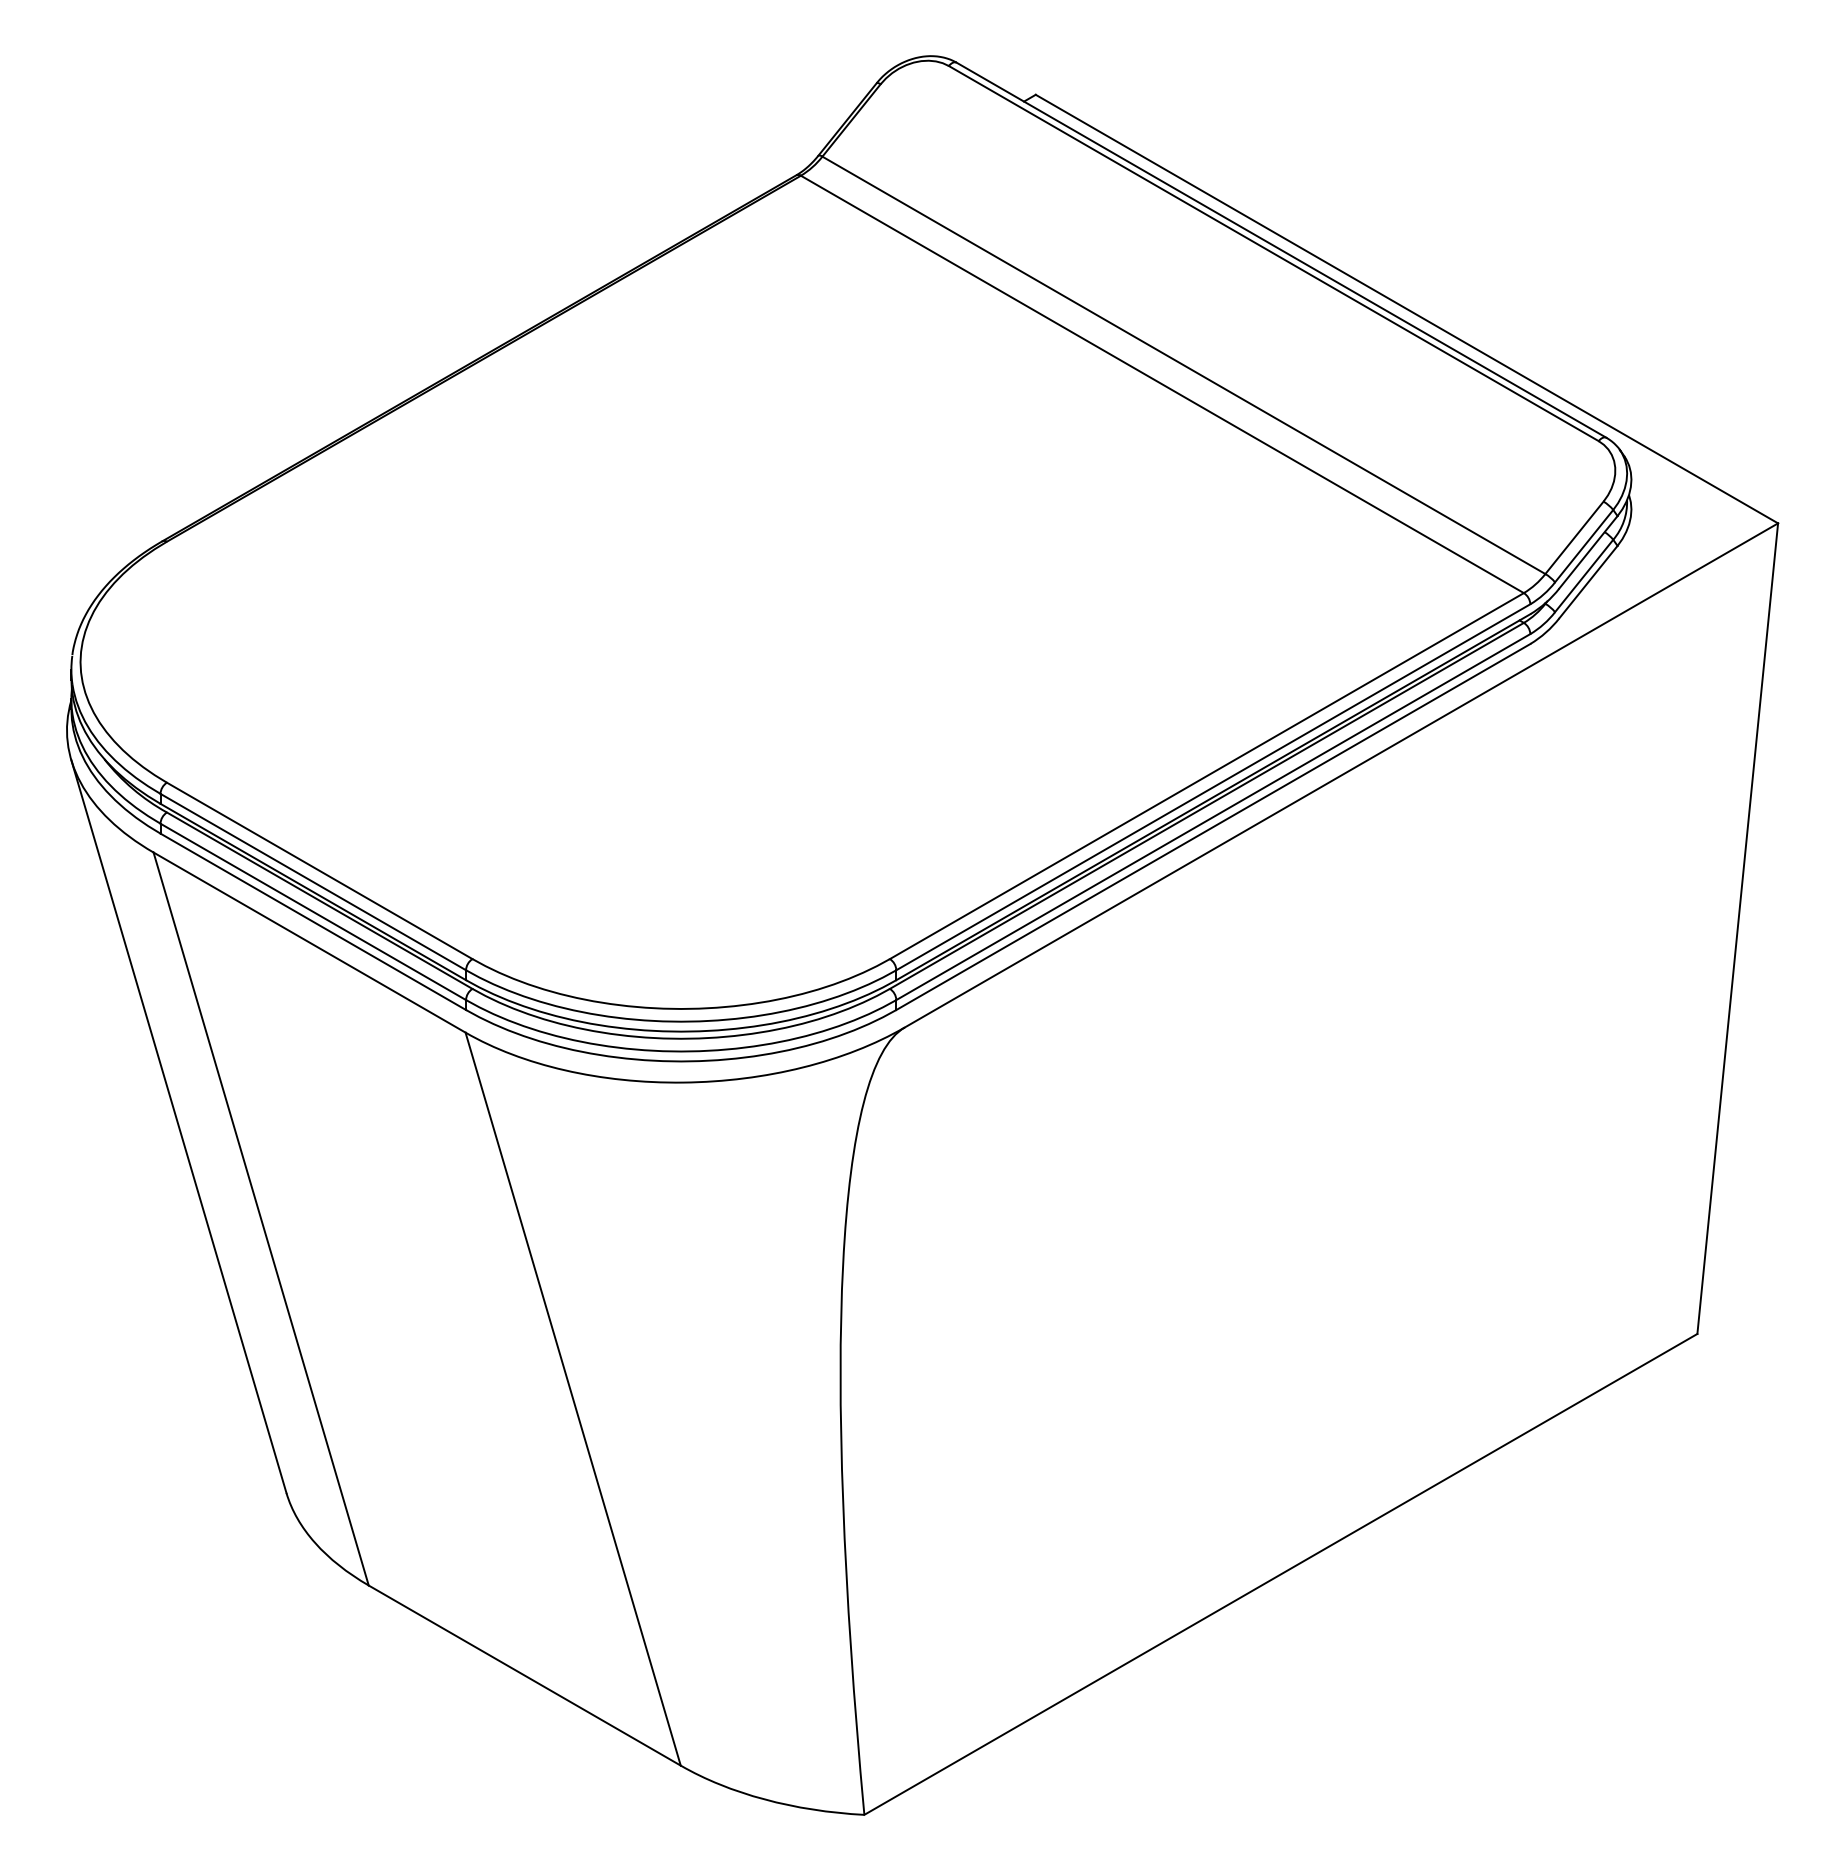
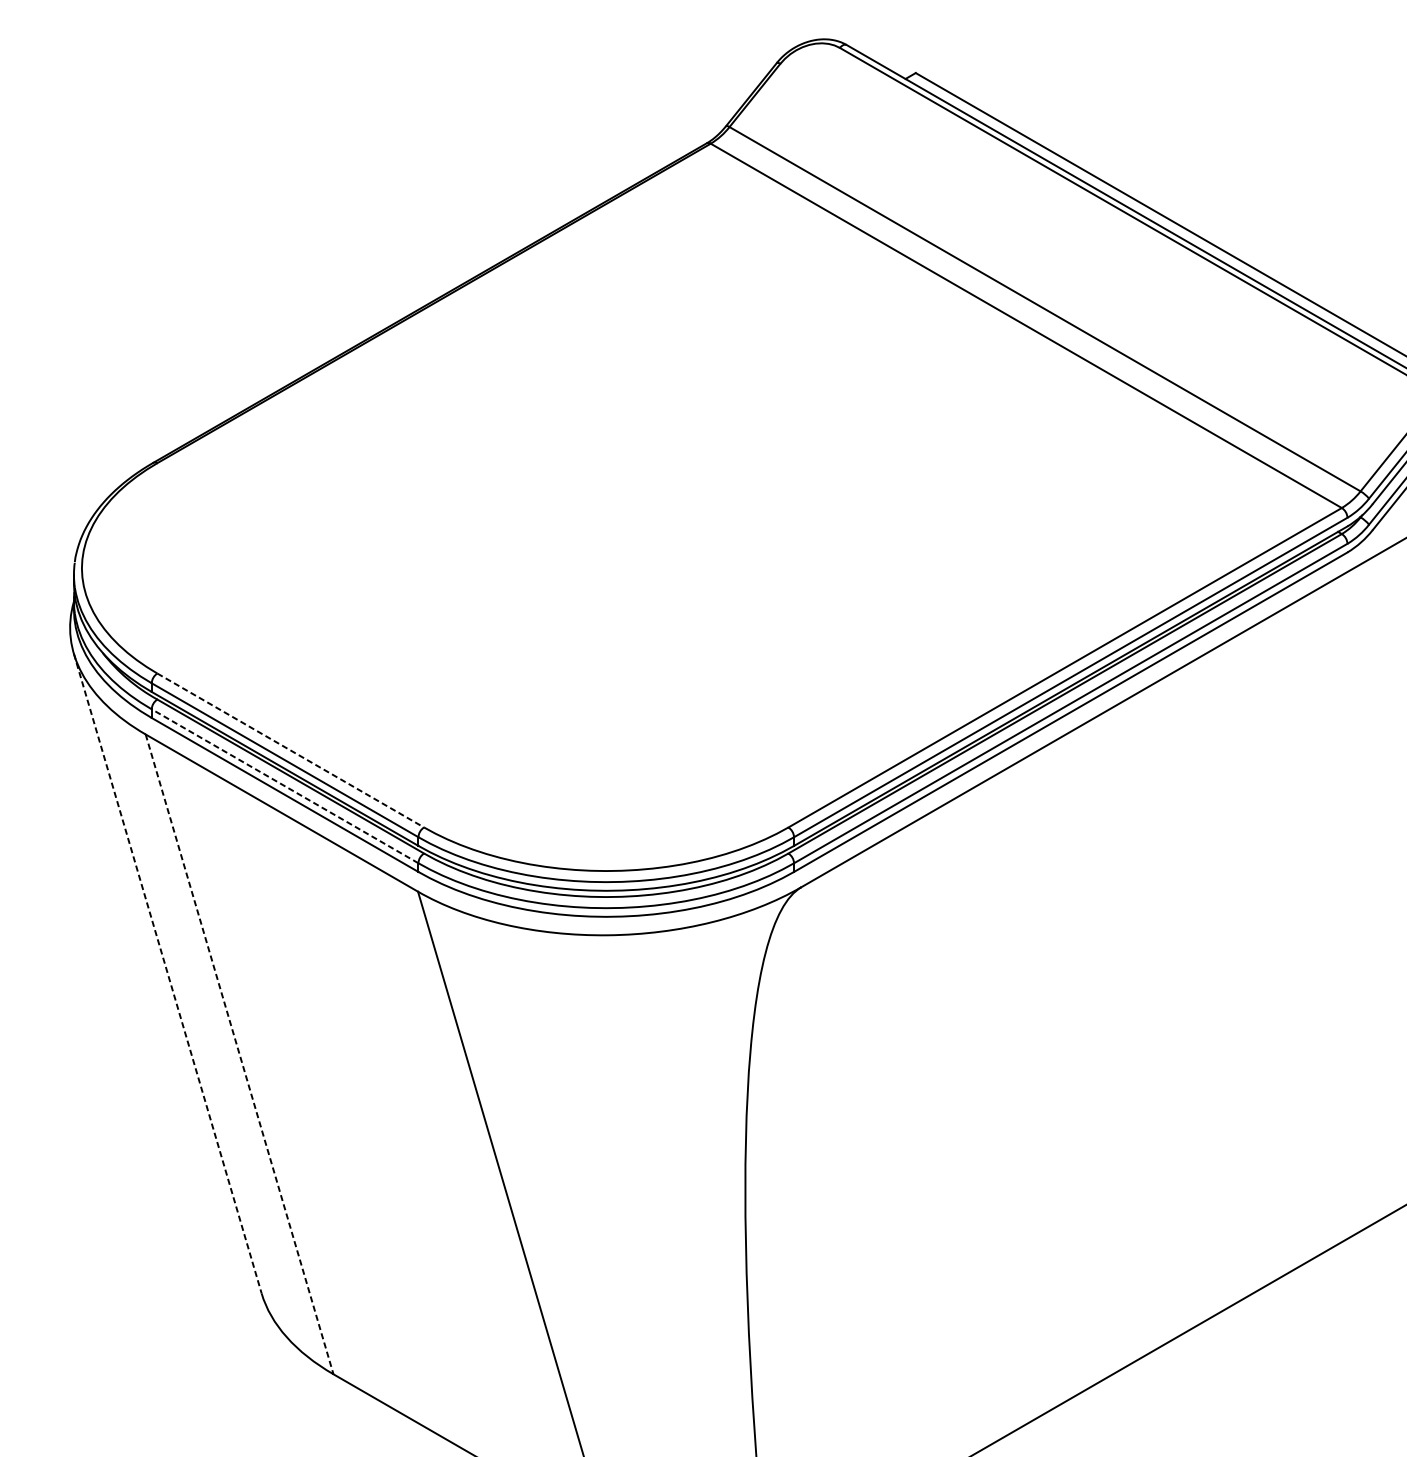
line: (320, 871) -> (291, 751), solid -> dashed
line: (312, 911) -> (284, 785), solid -> dashed
line: (178, 1126) -> (167, 973), solid -> dashed
line: (261, 1219) -> (239, 1054), solid -> dashed

